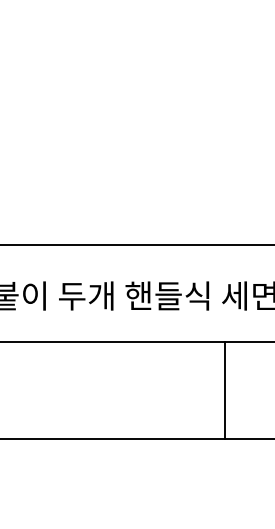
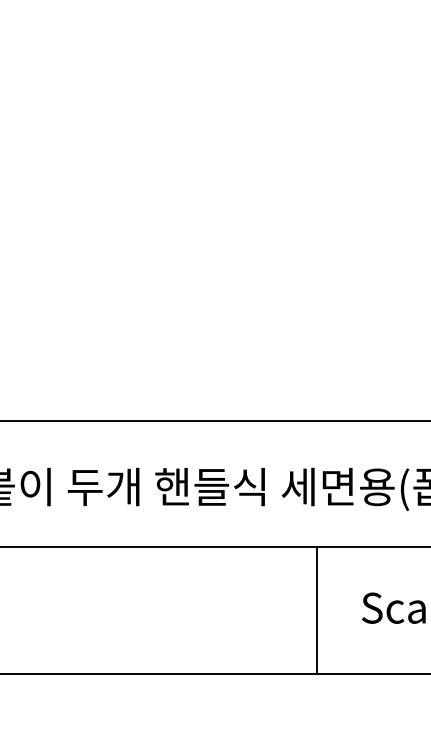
line: (224, 390) -> (316, 610), moved

